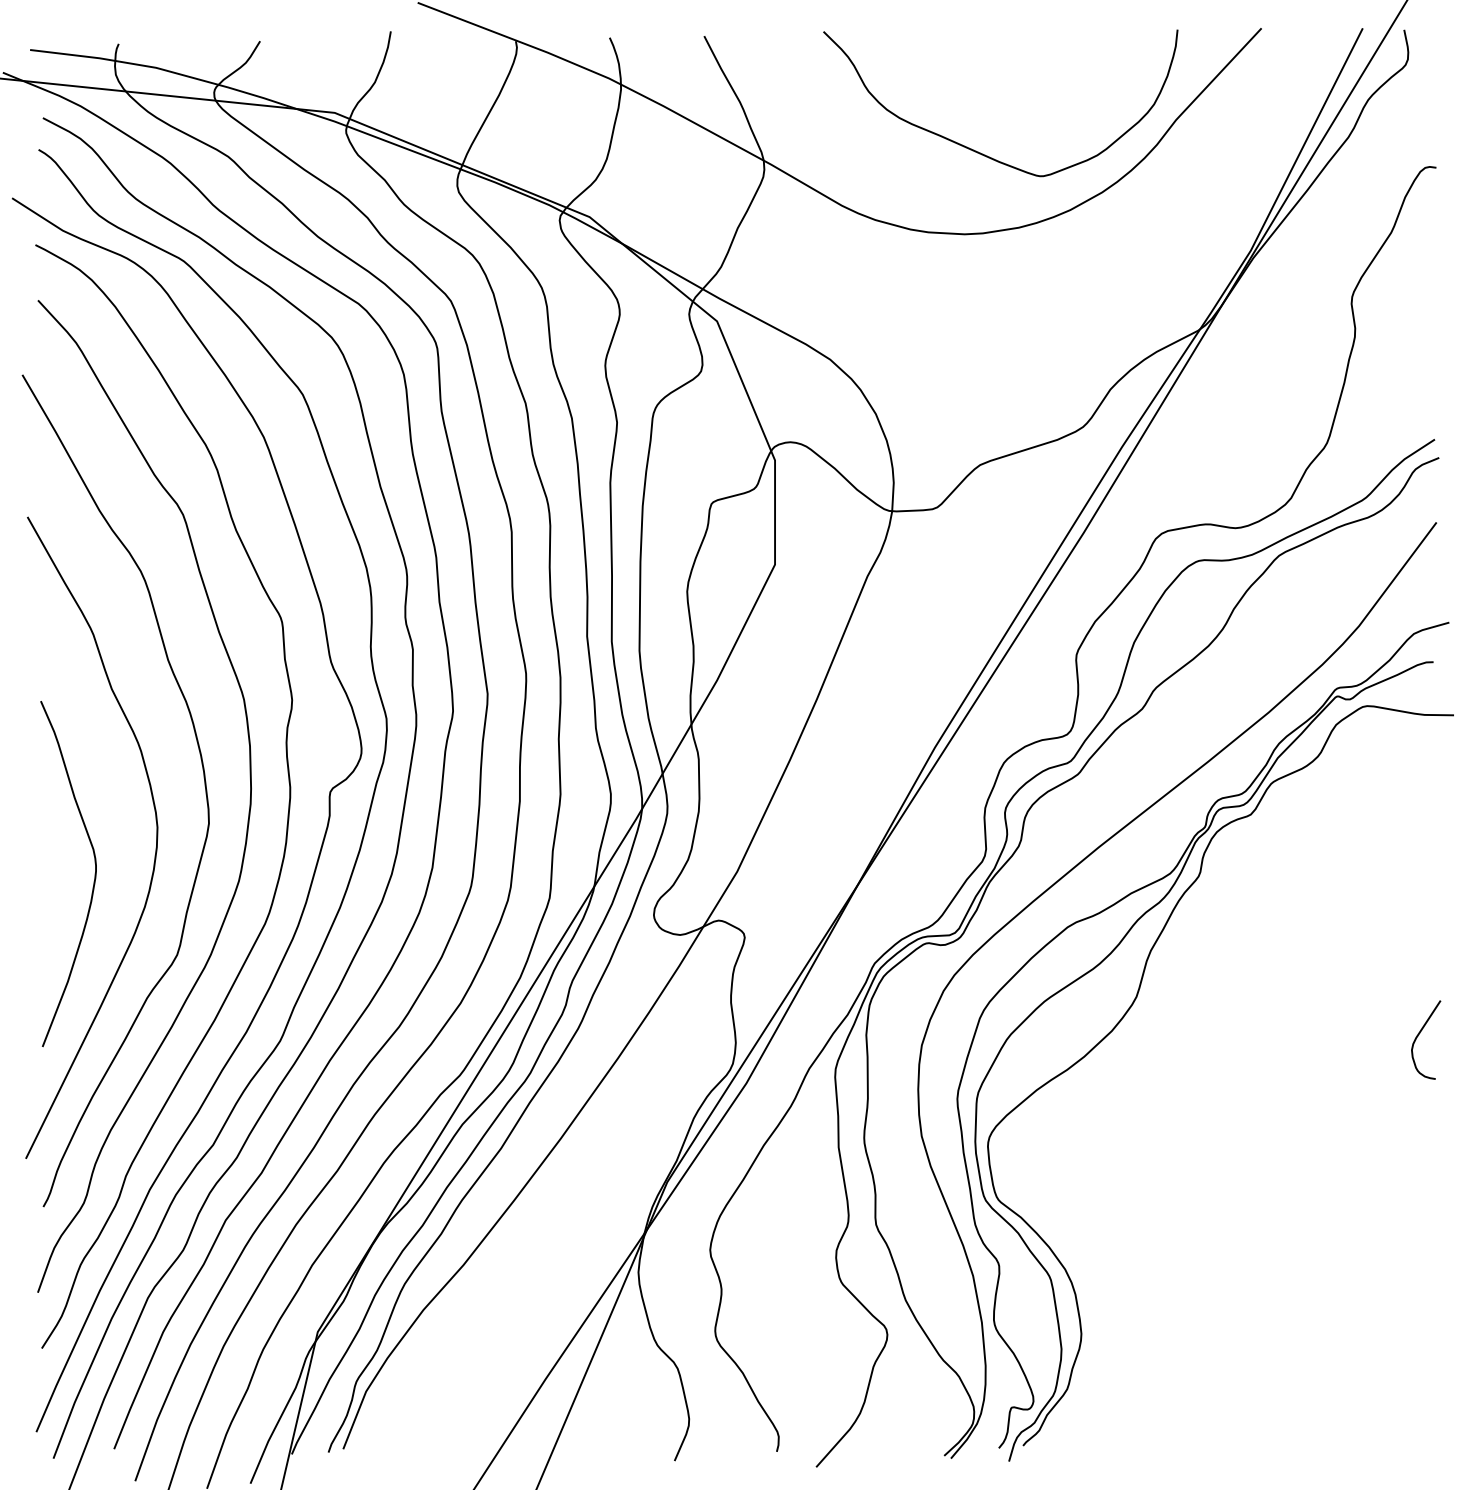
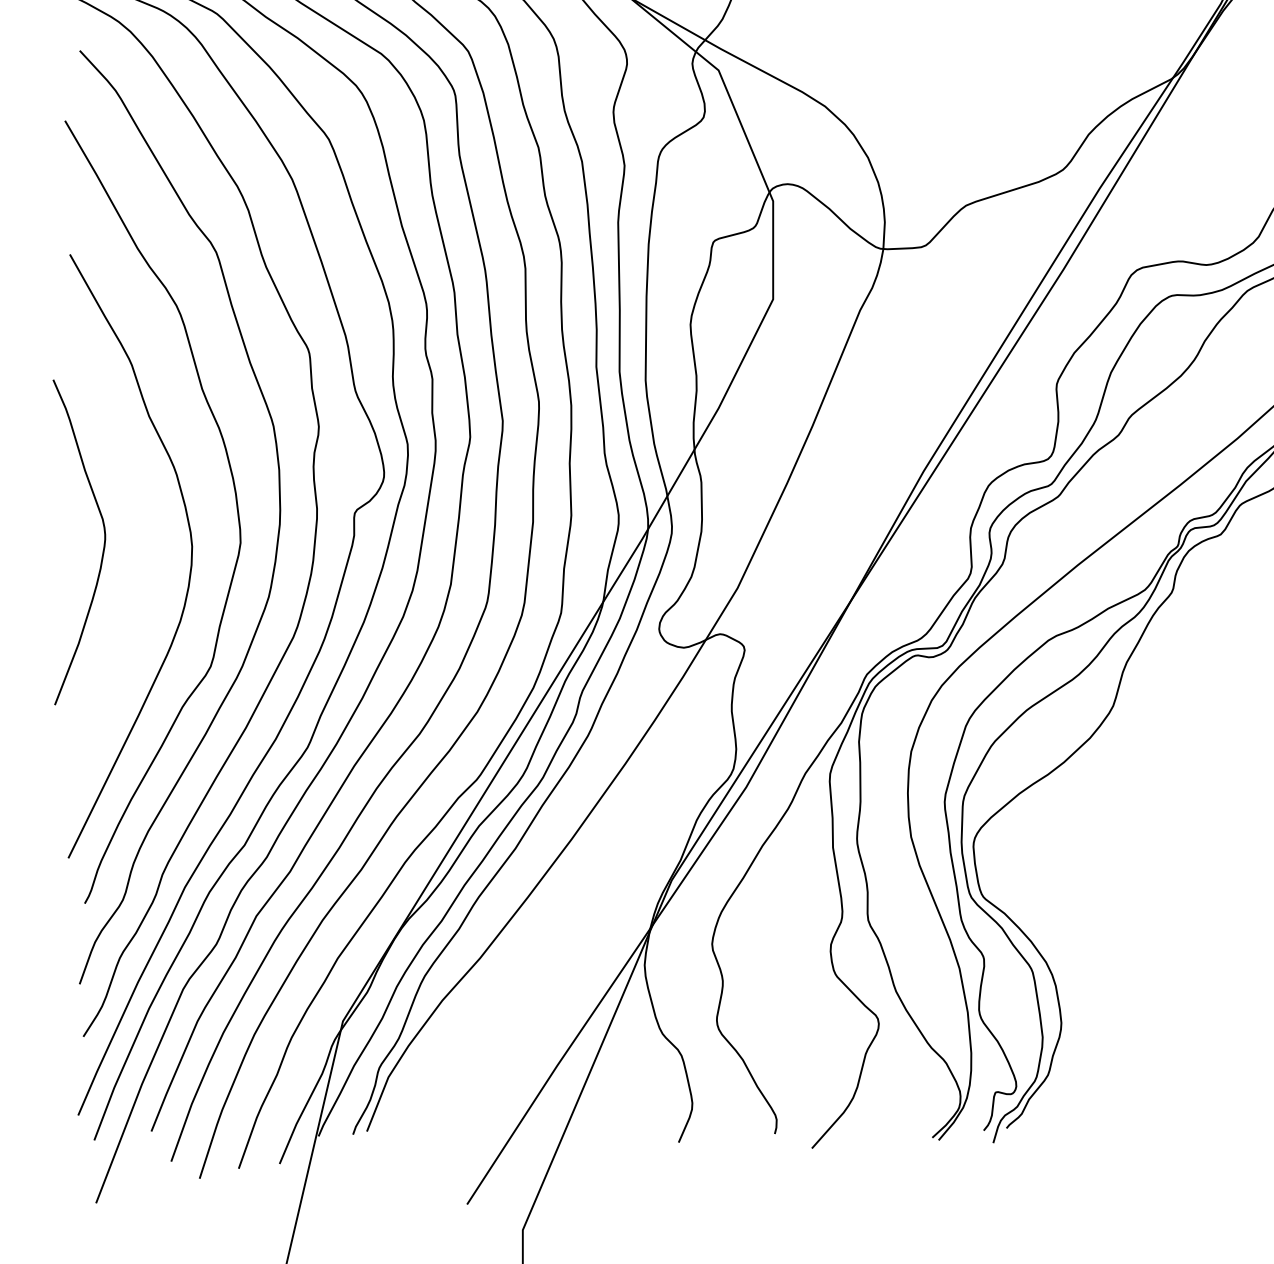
curve: (93, 881) -> (102, 549), moved

